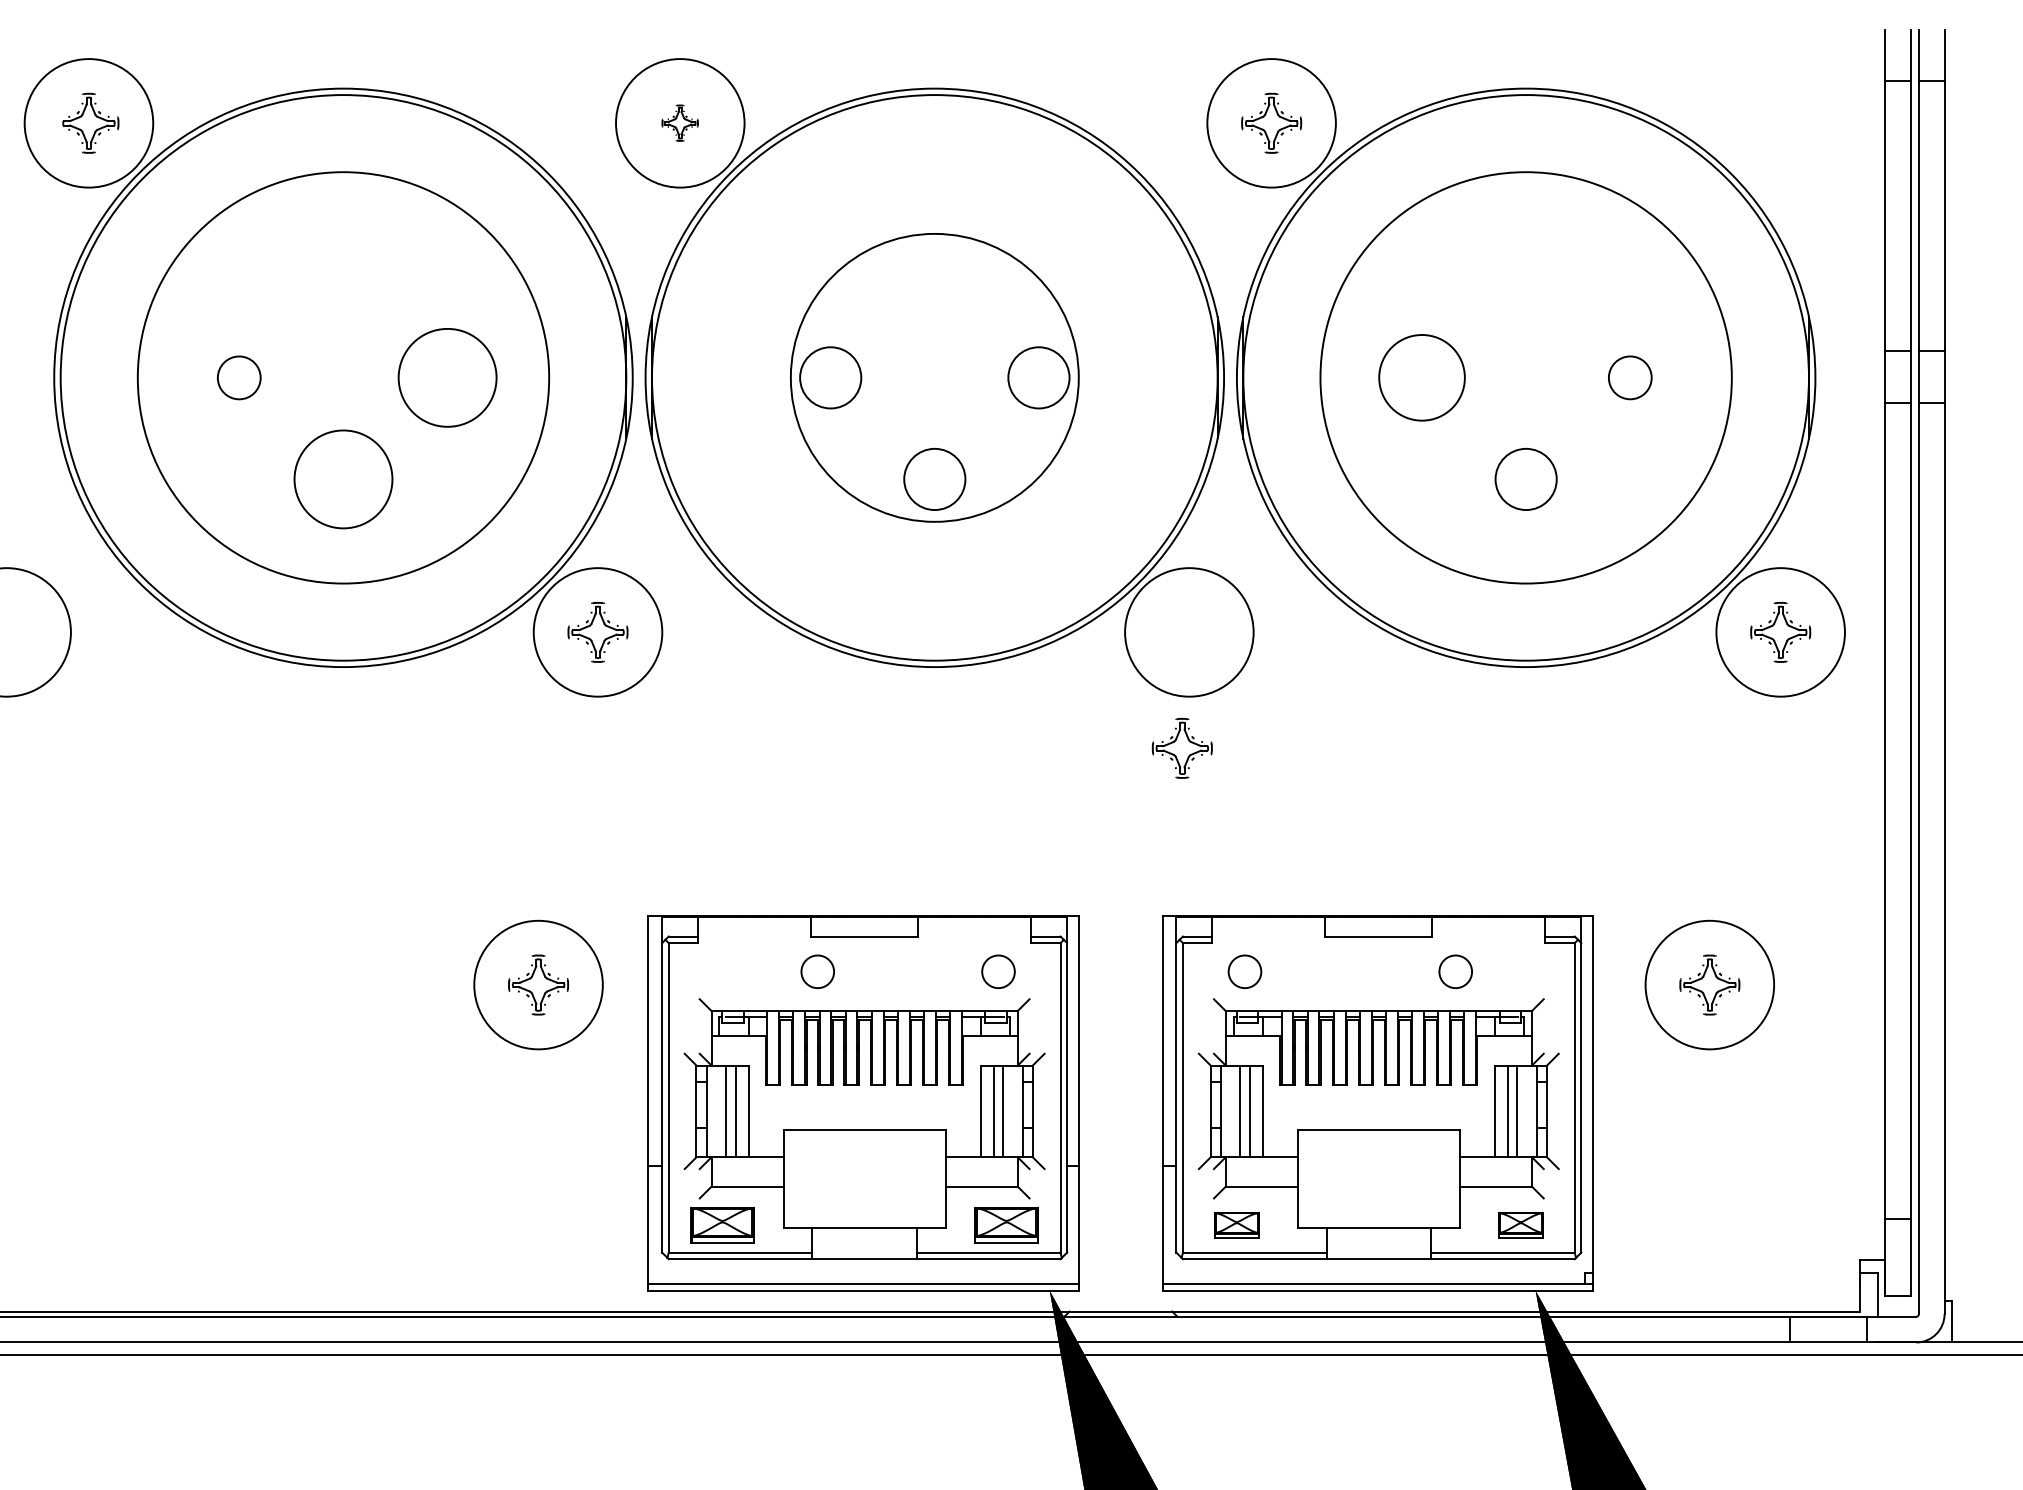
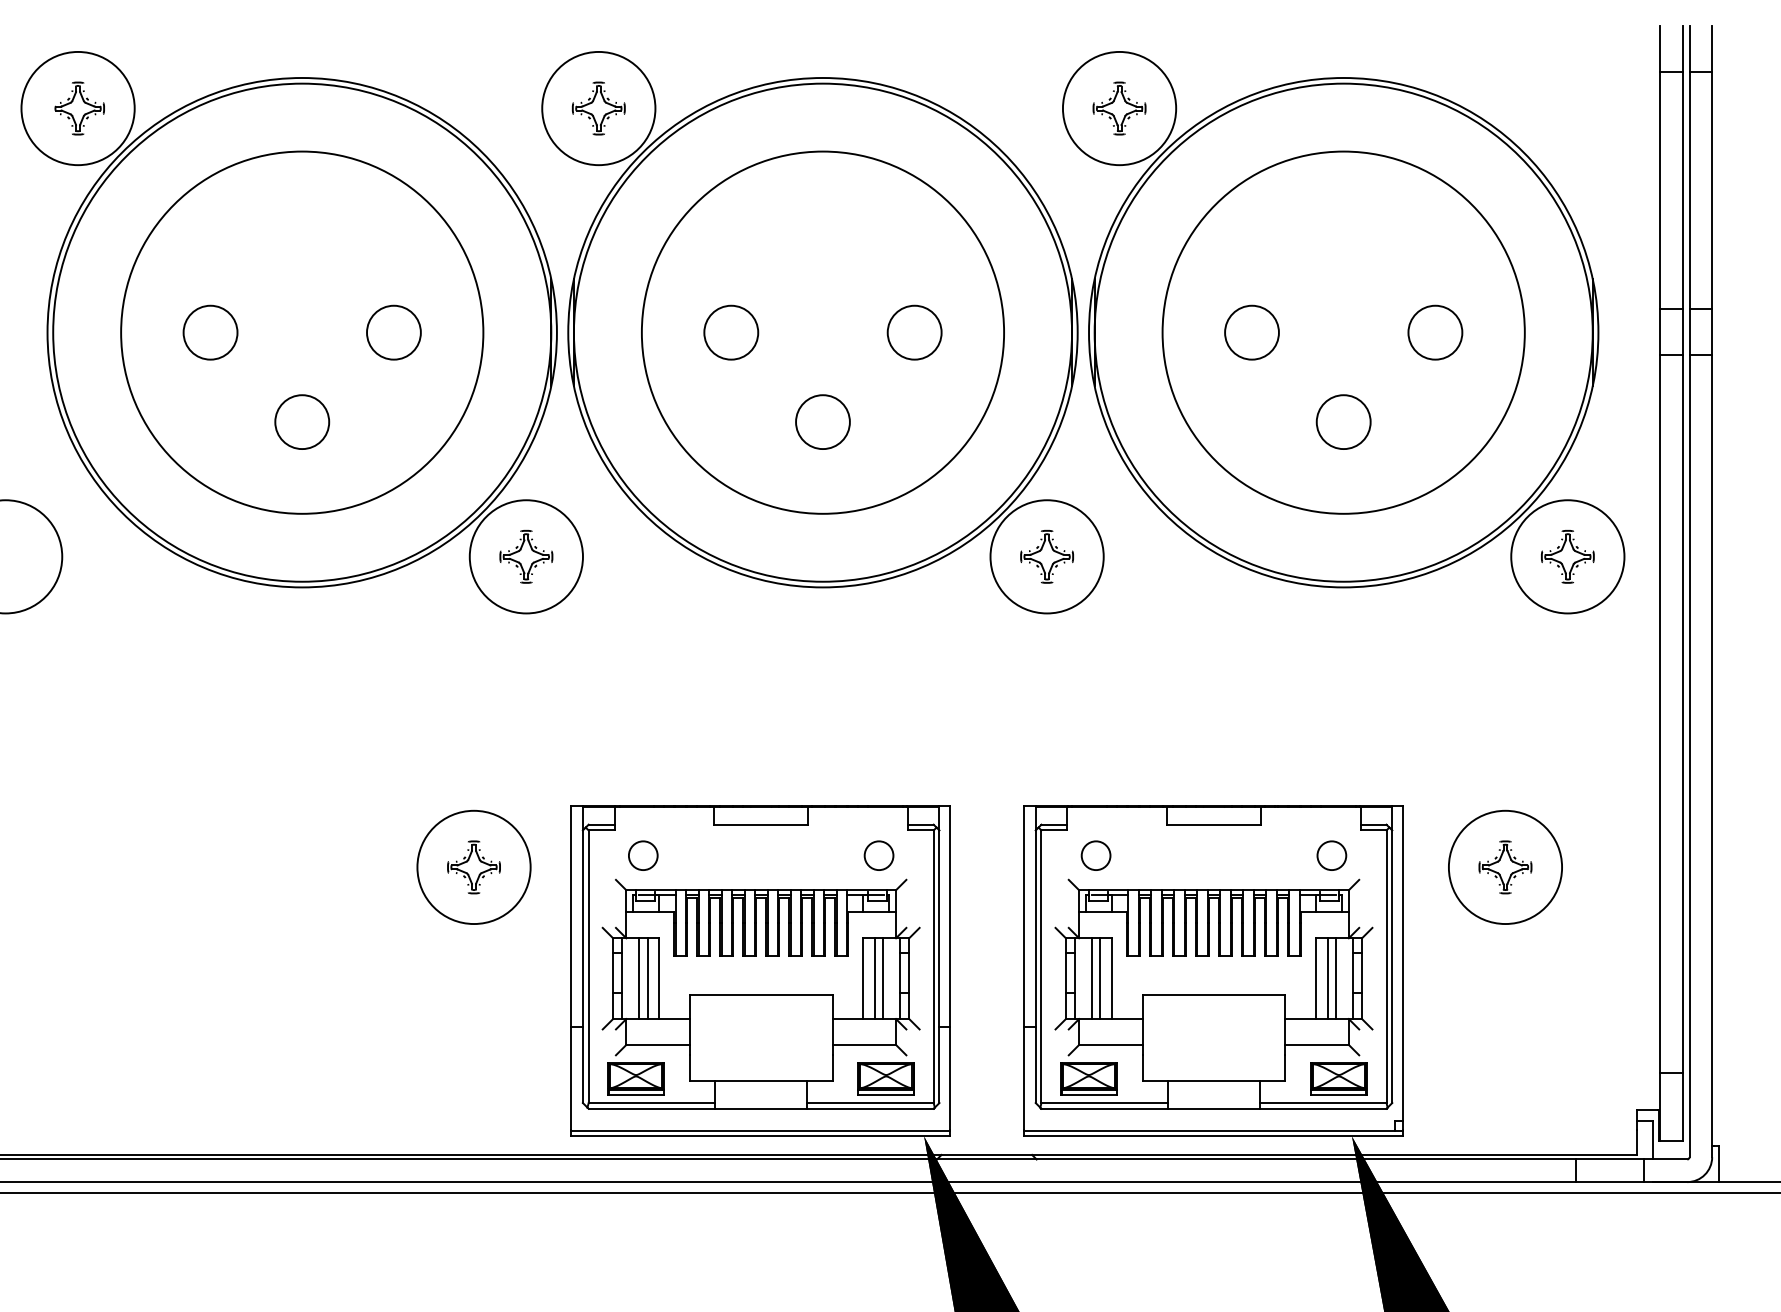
part: (679, 122) -> (598, 107), size x1.67
circle: (238, 377) -> (209, 332), size x1.43
circle: (447, 377) -> (393, 332), size x0.62
circle: (934, 377) -> (822, 332), size x1.43
circle: (1421, 377) -> (1251, 332), size x0.71
circle: (1629, 377) -> (1434, 332), size x1.43
circle: (343, 479) -> (302, 422), size x0.62
part: (1181, 748) -> (1046, 556), moved
circle: (817, 971) -> (643, 855), moved
circle: (1455, 971) -> (1331, 855), moved
part: (1236, 1224) -> (1088, 1078), size x1.43
part: (1520, 1224) -> (1338, 1078), size x1.43

